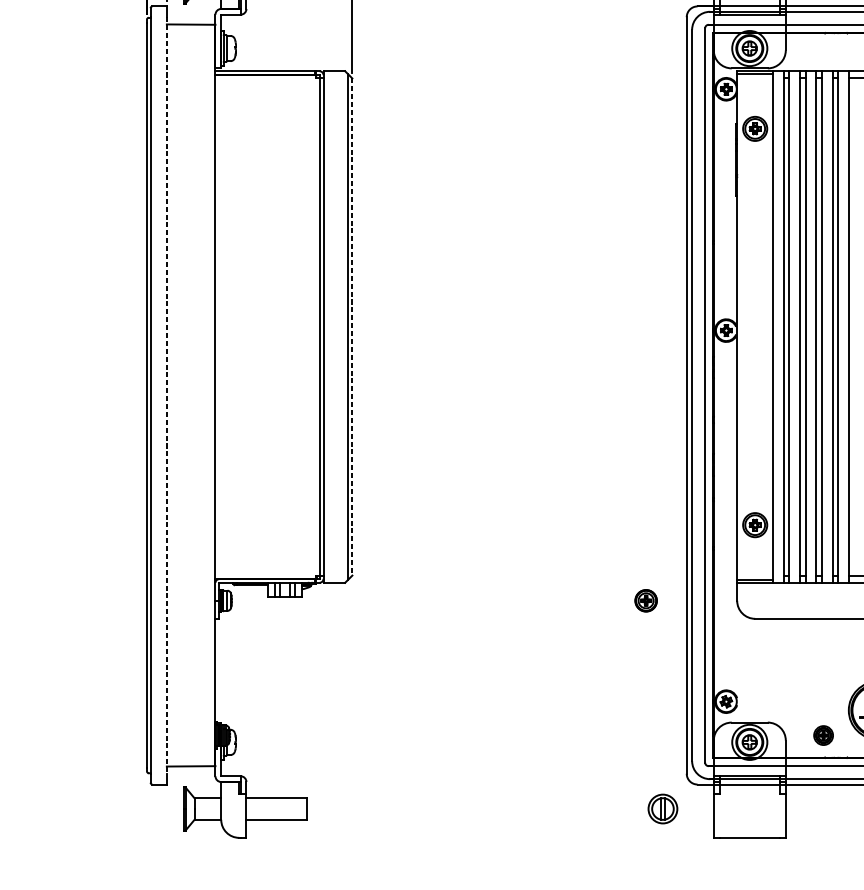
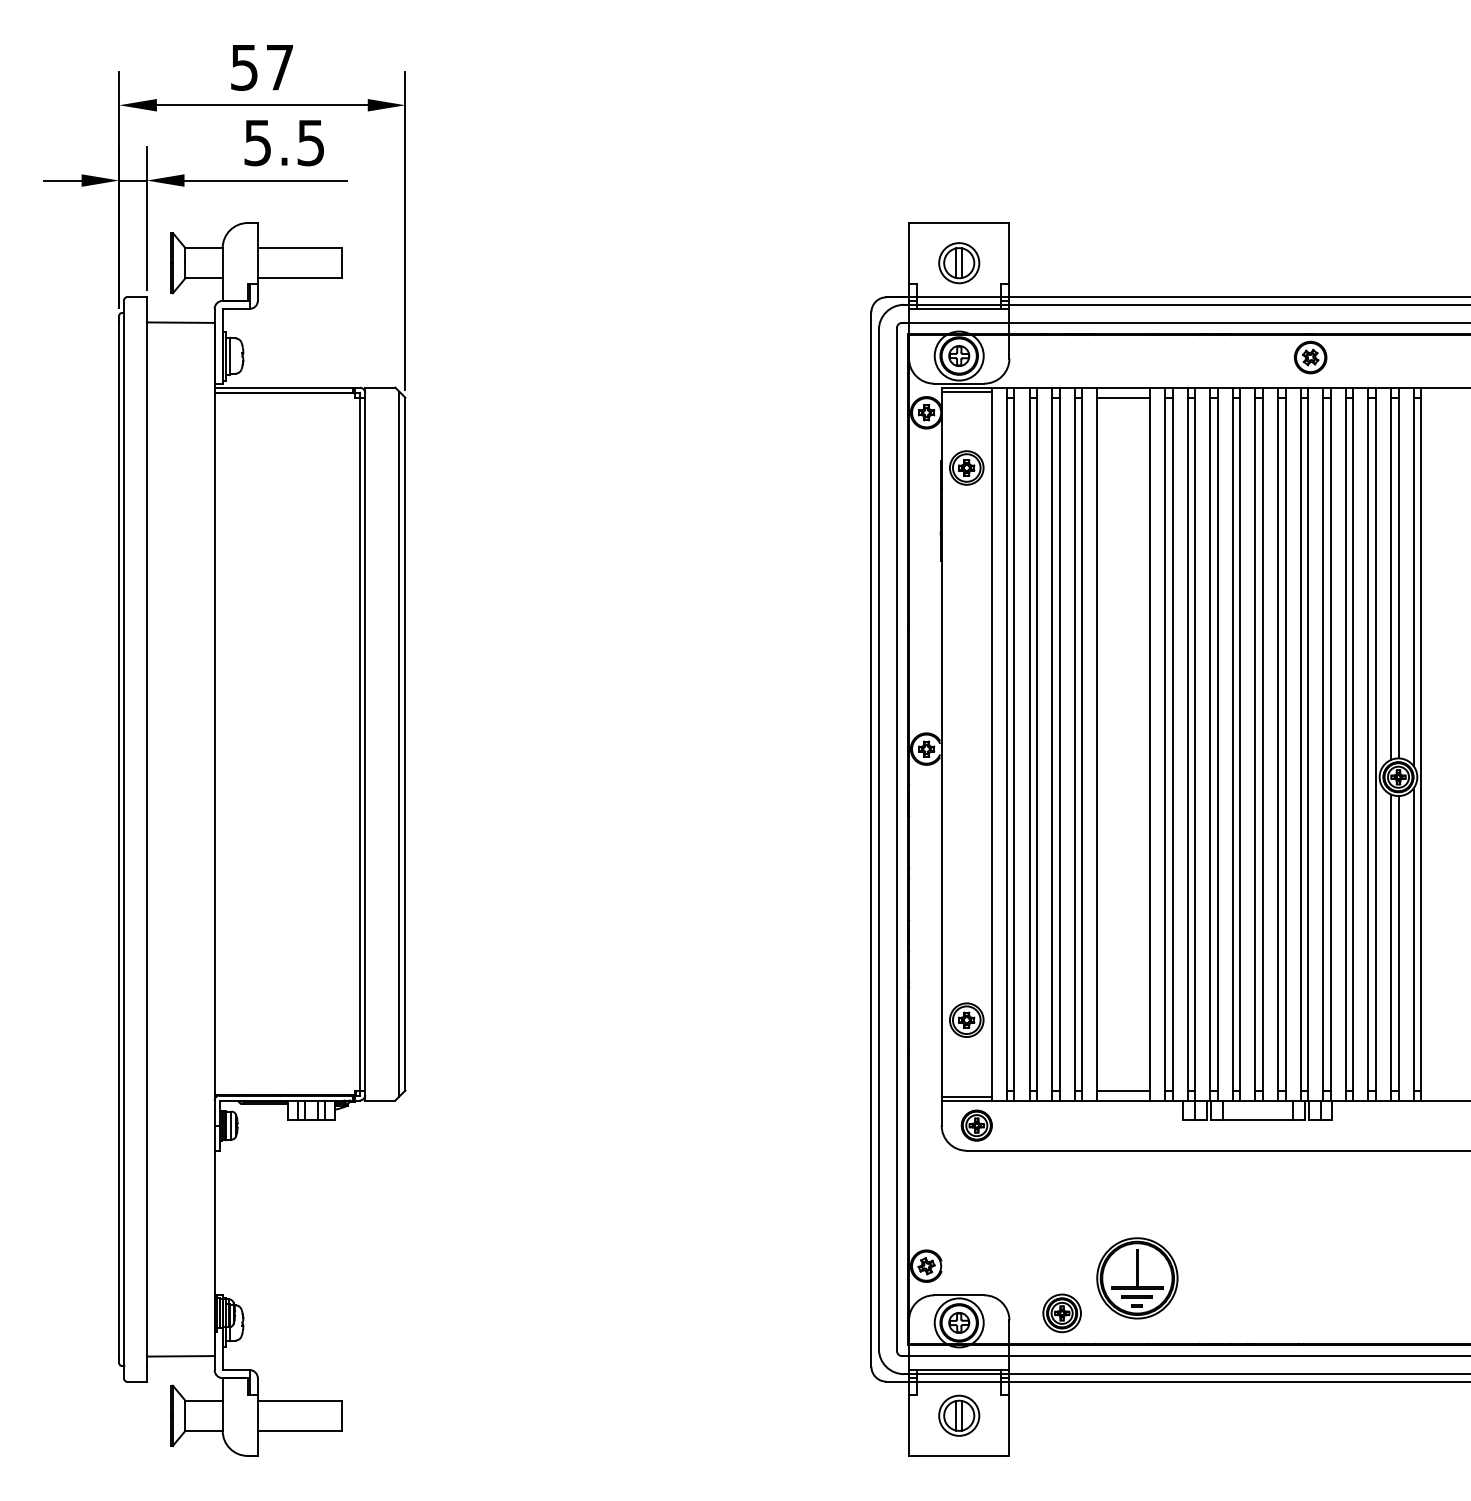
line: (352, 327) -> (405, 744), dashed -> solid
line: (166, 396) -> (146, 840), dashed -> solid
part: (645, 600) -> (976, 1125), moved
part: (823, 735) -> (1061, 1313), size x1.43
part: (663, 808) -> (959, 1415), moved

